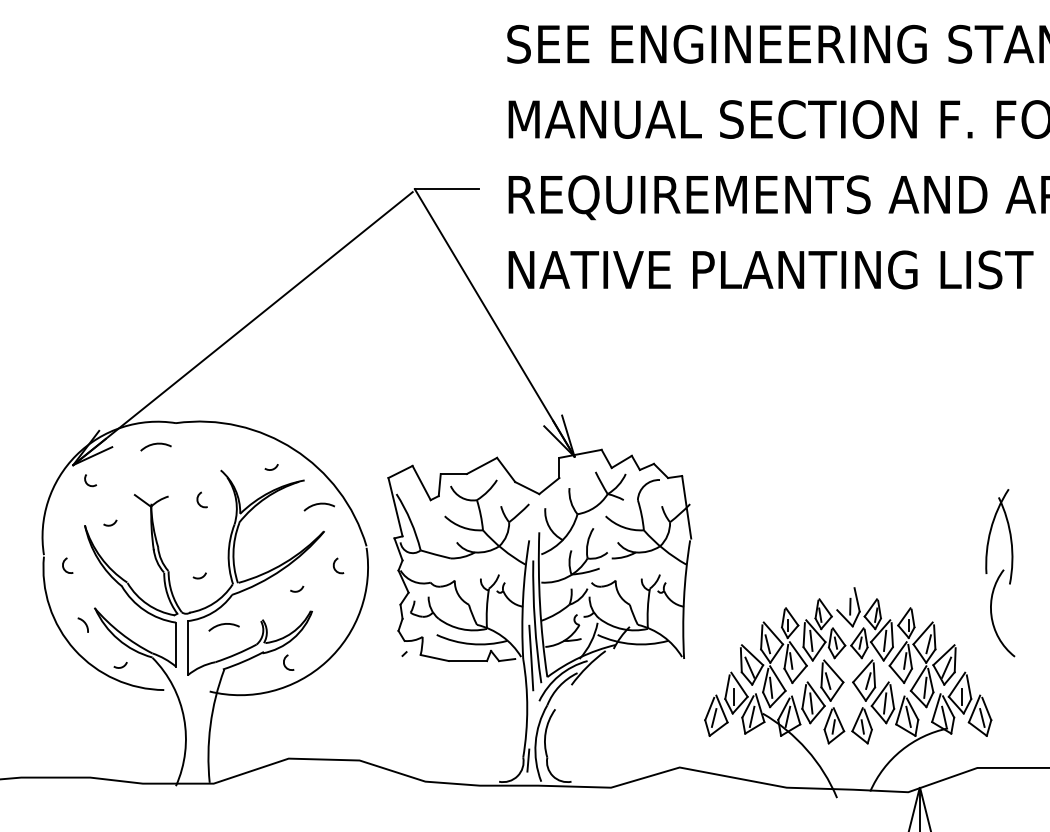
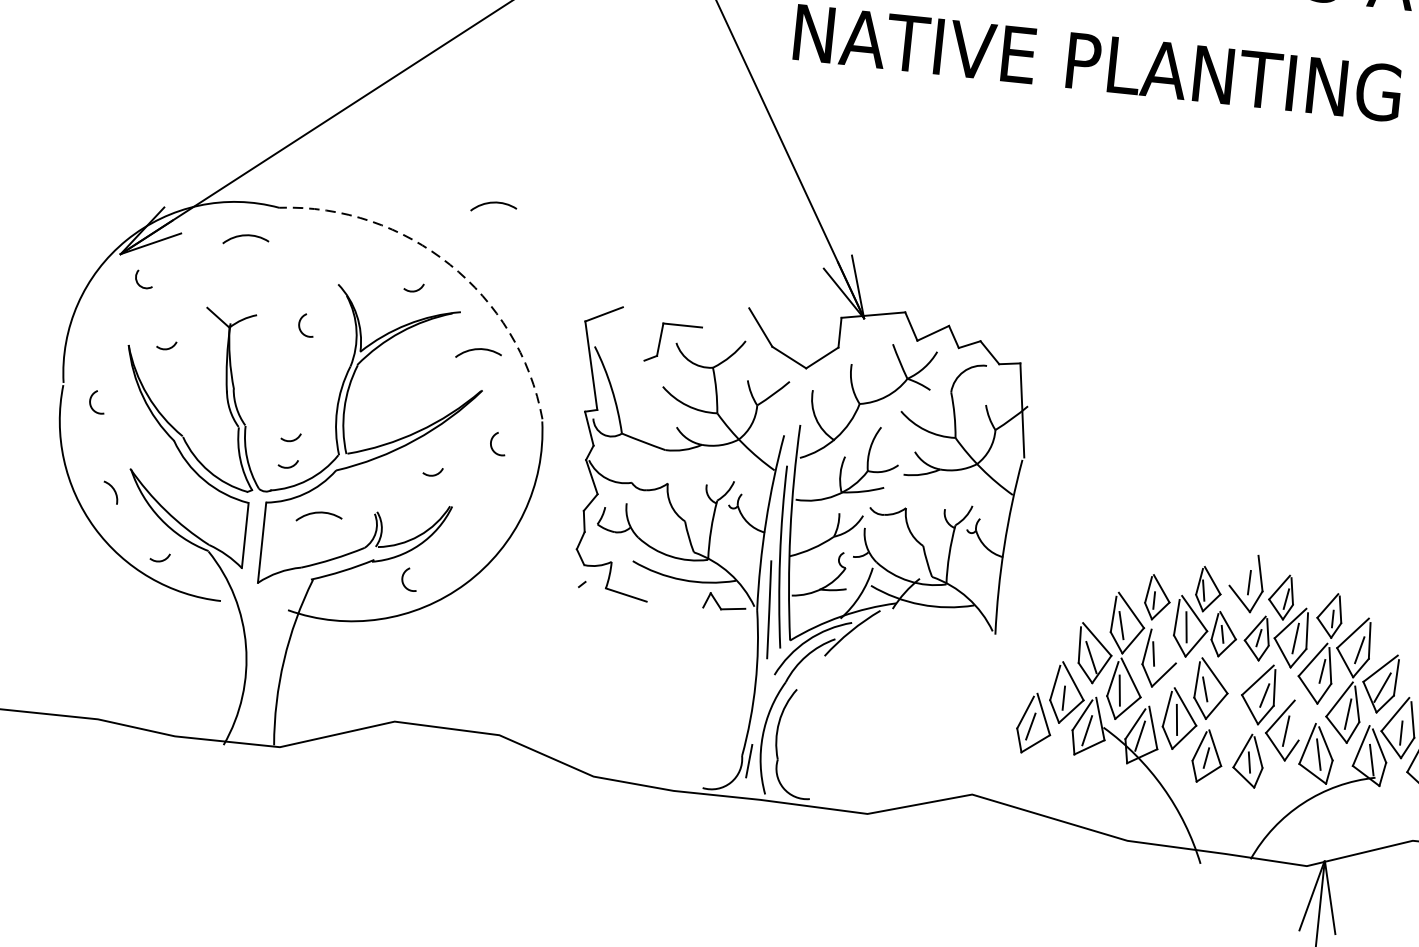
arc: (318, 405) -> (492, 203), added
arc: (294, 449) -> (450, 264), solid -> dashed
line: (481, 465) -> (724, 317), removed
line: (421, 482) -> (633, 333), removed
arc: (199, 595) -> (287, 466), added
line: (797, 653) -> (1164, 643), removed
line: (467, 661) -> (674, 605), removed
line: (892, 696) -> (1298, 722), removed

